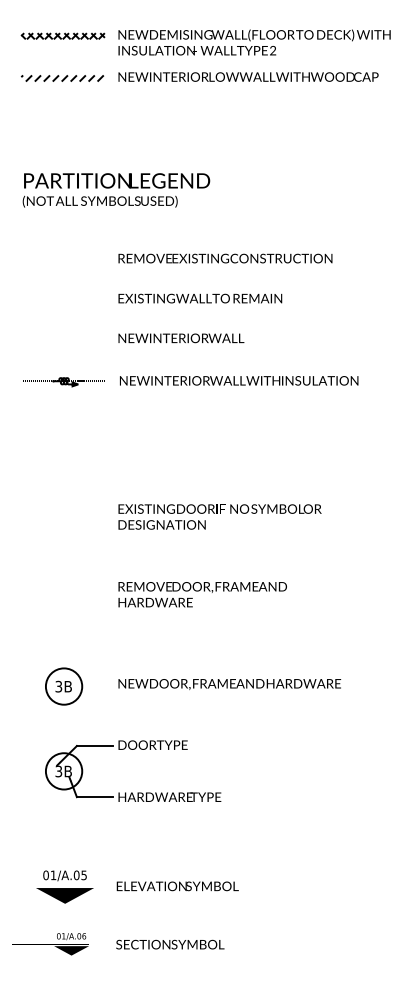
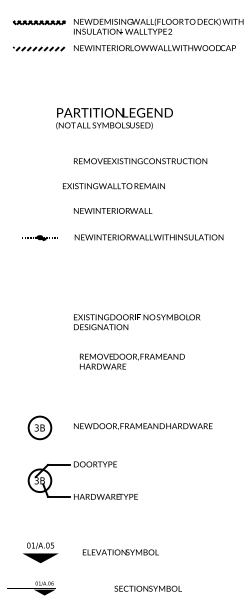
text: (116, 189) -> (114, 118), moved
text: (199, 299) -> (113, 186), moved
part: (63, 380) -> (39, 237), size x0.7
text: (202, 594) -> (132, 361), moved
text: (177, 886) -> (120, 552), moved
text: (169, 944) -> (147, 588), moved

